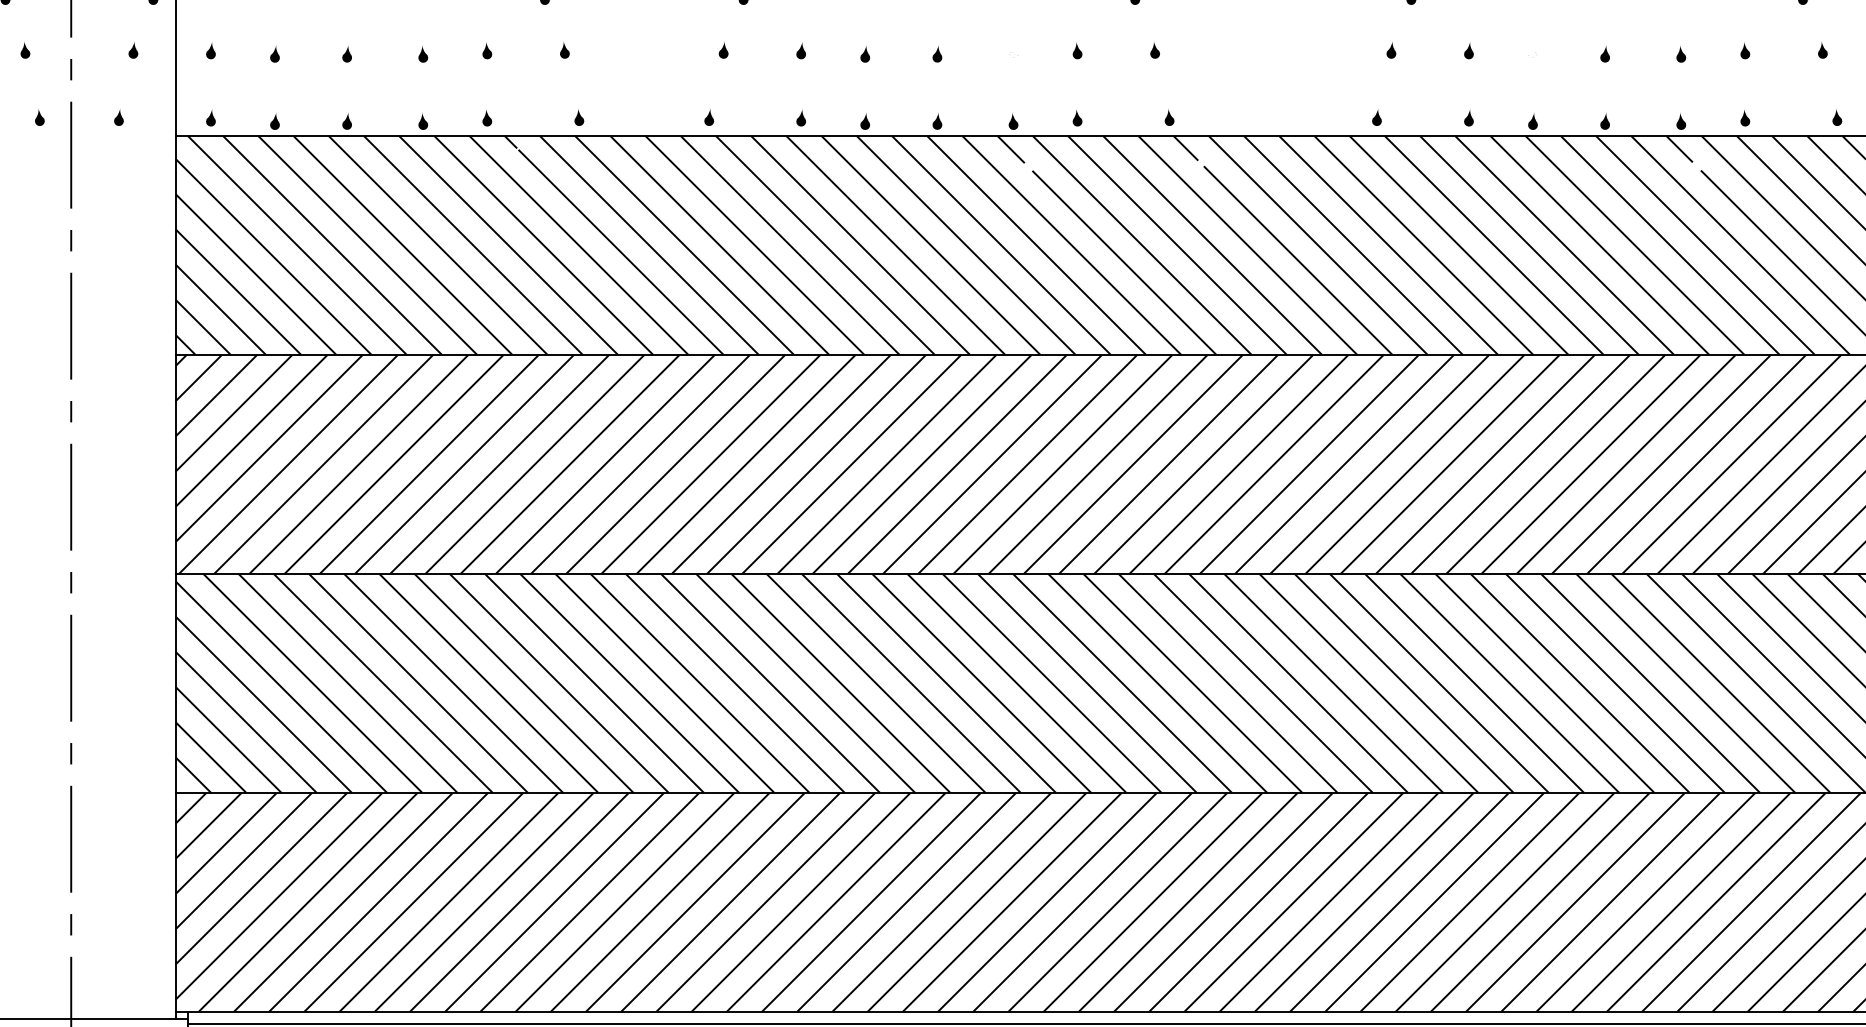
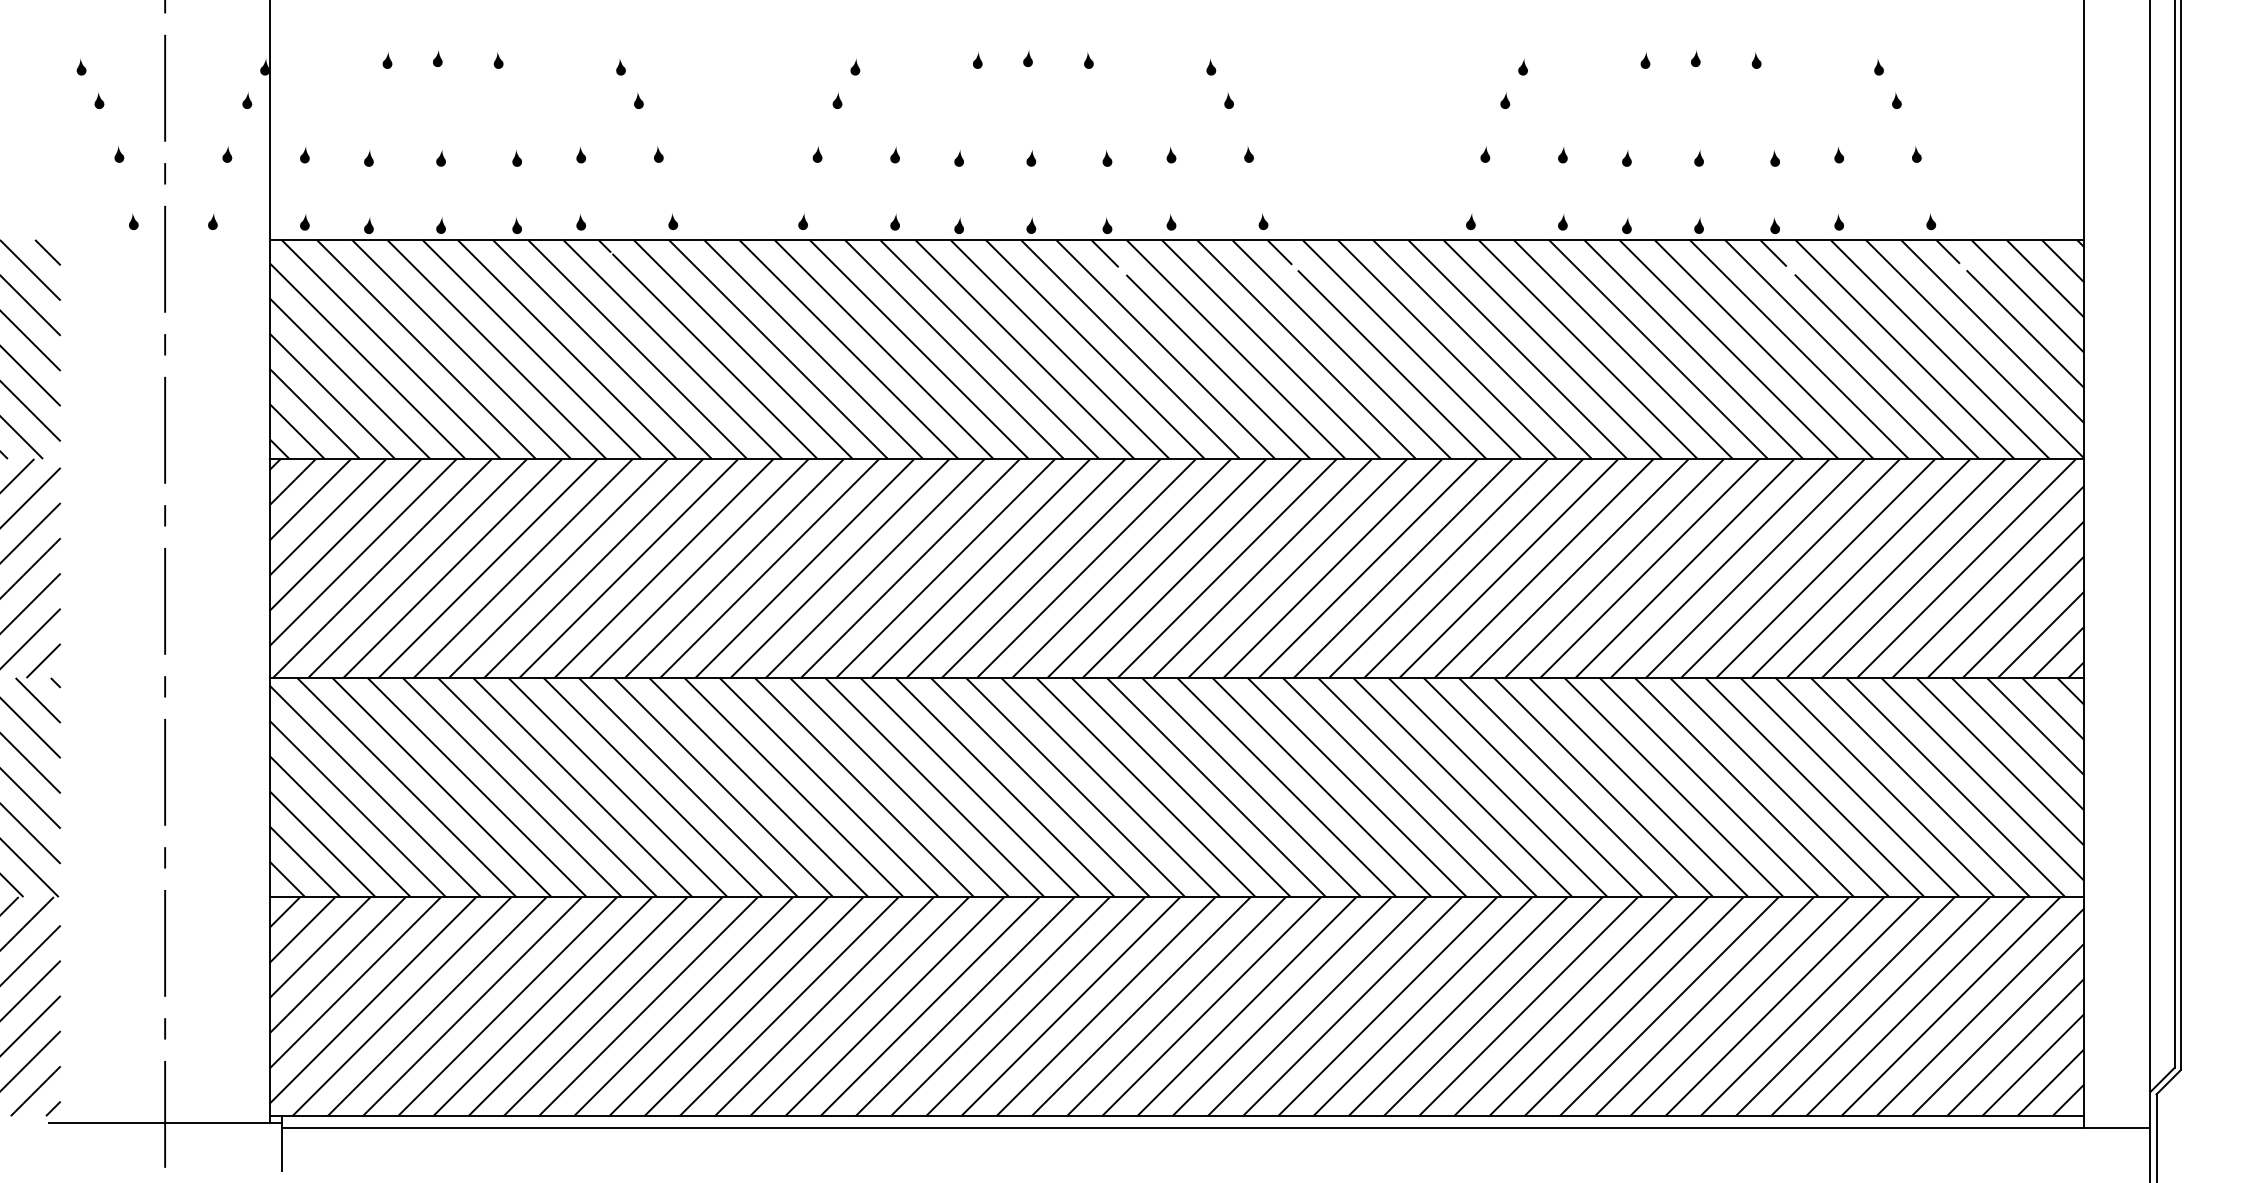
fill: (1013, 53) -> (1107, 157), added
fill: (1532, 53) -> (1626, 157), added

